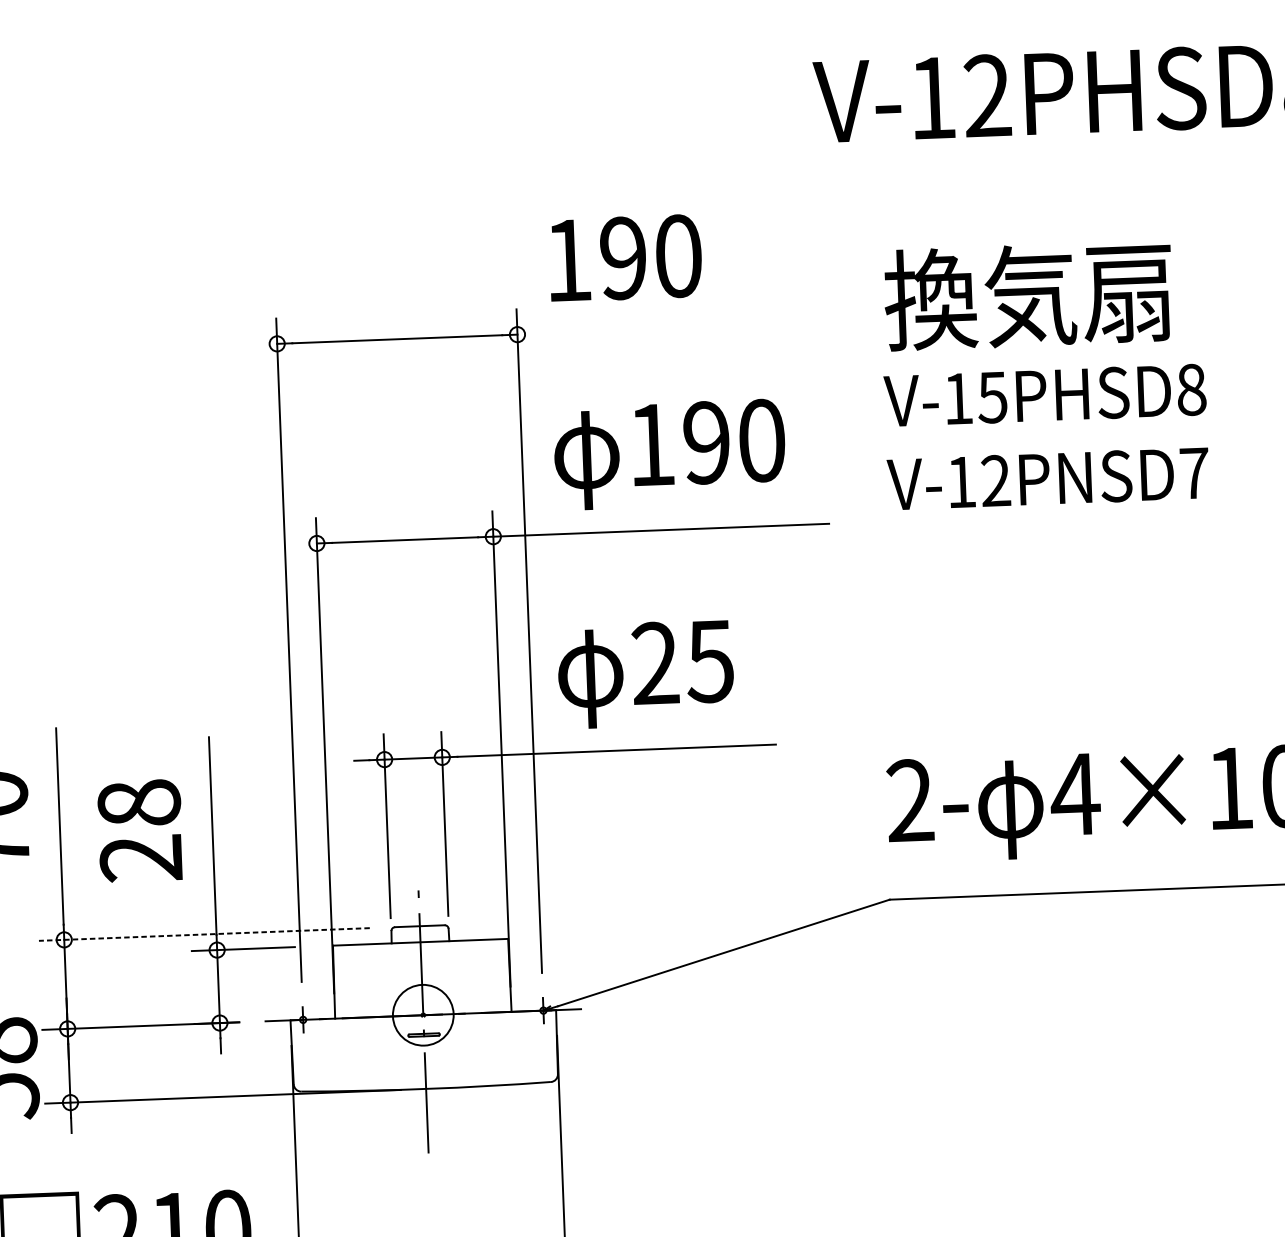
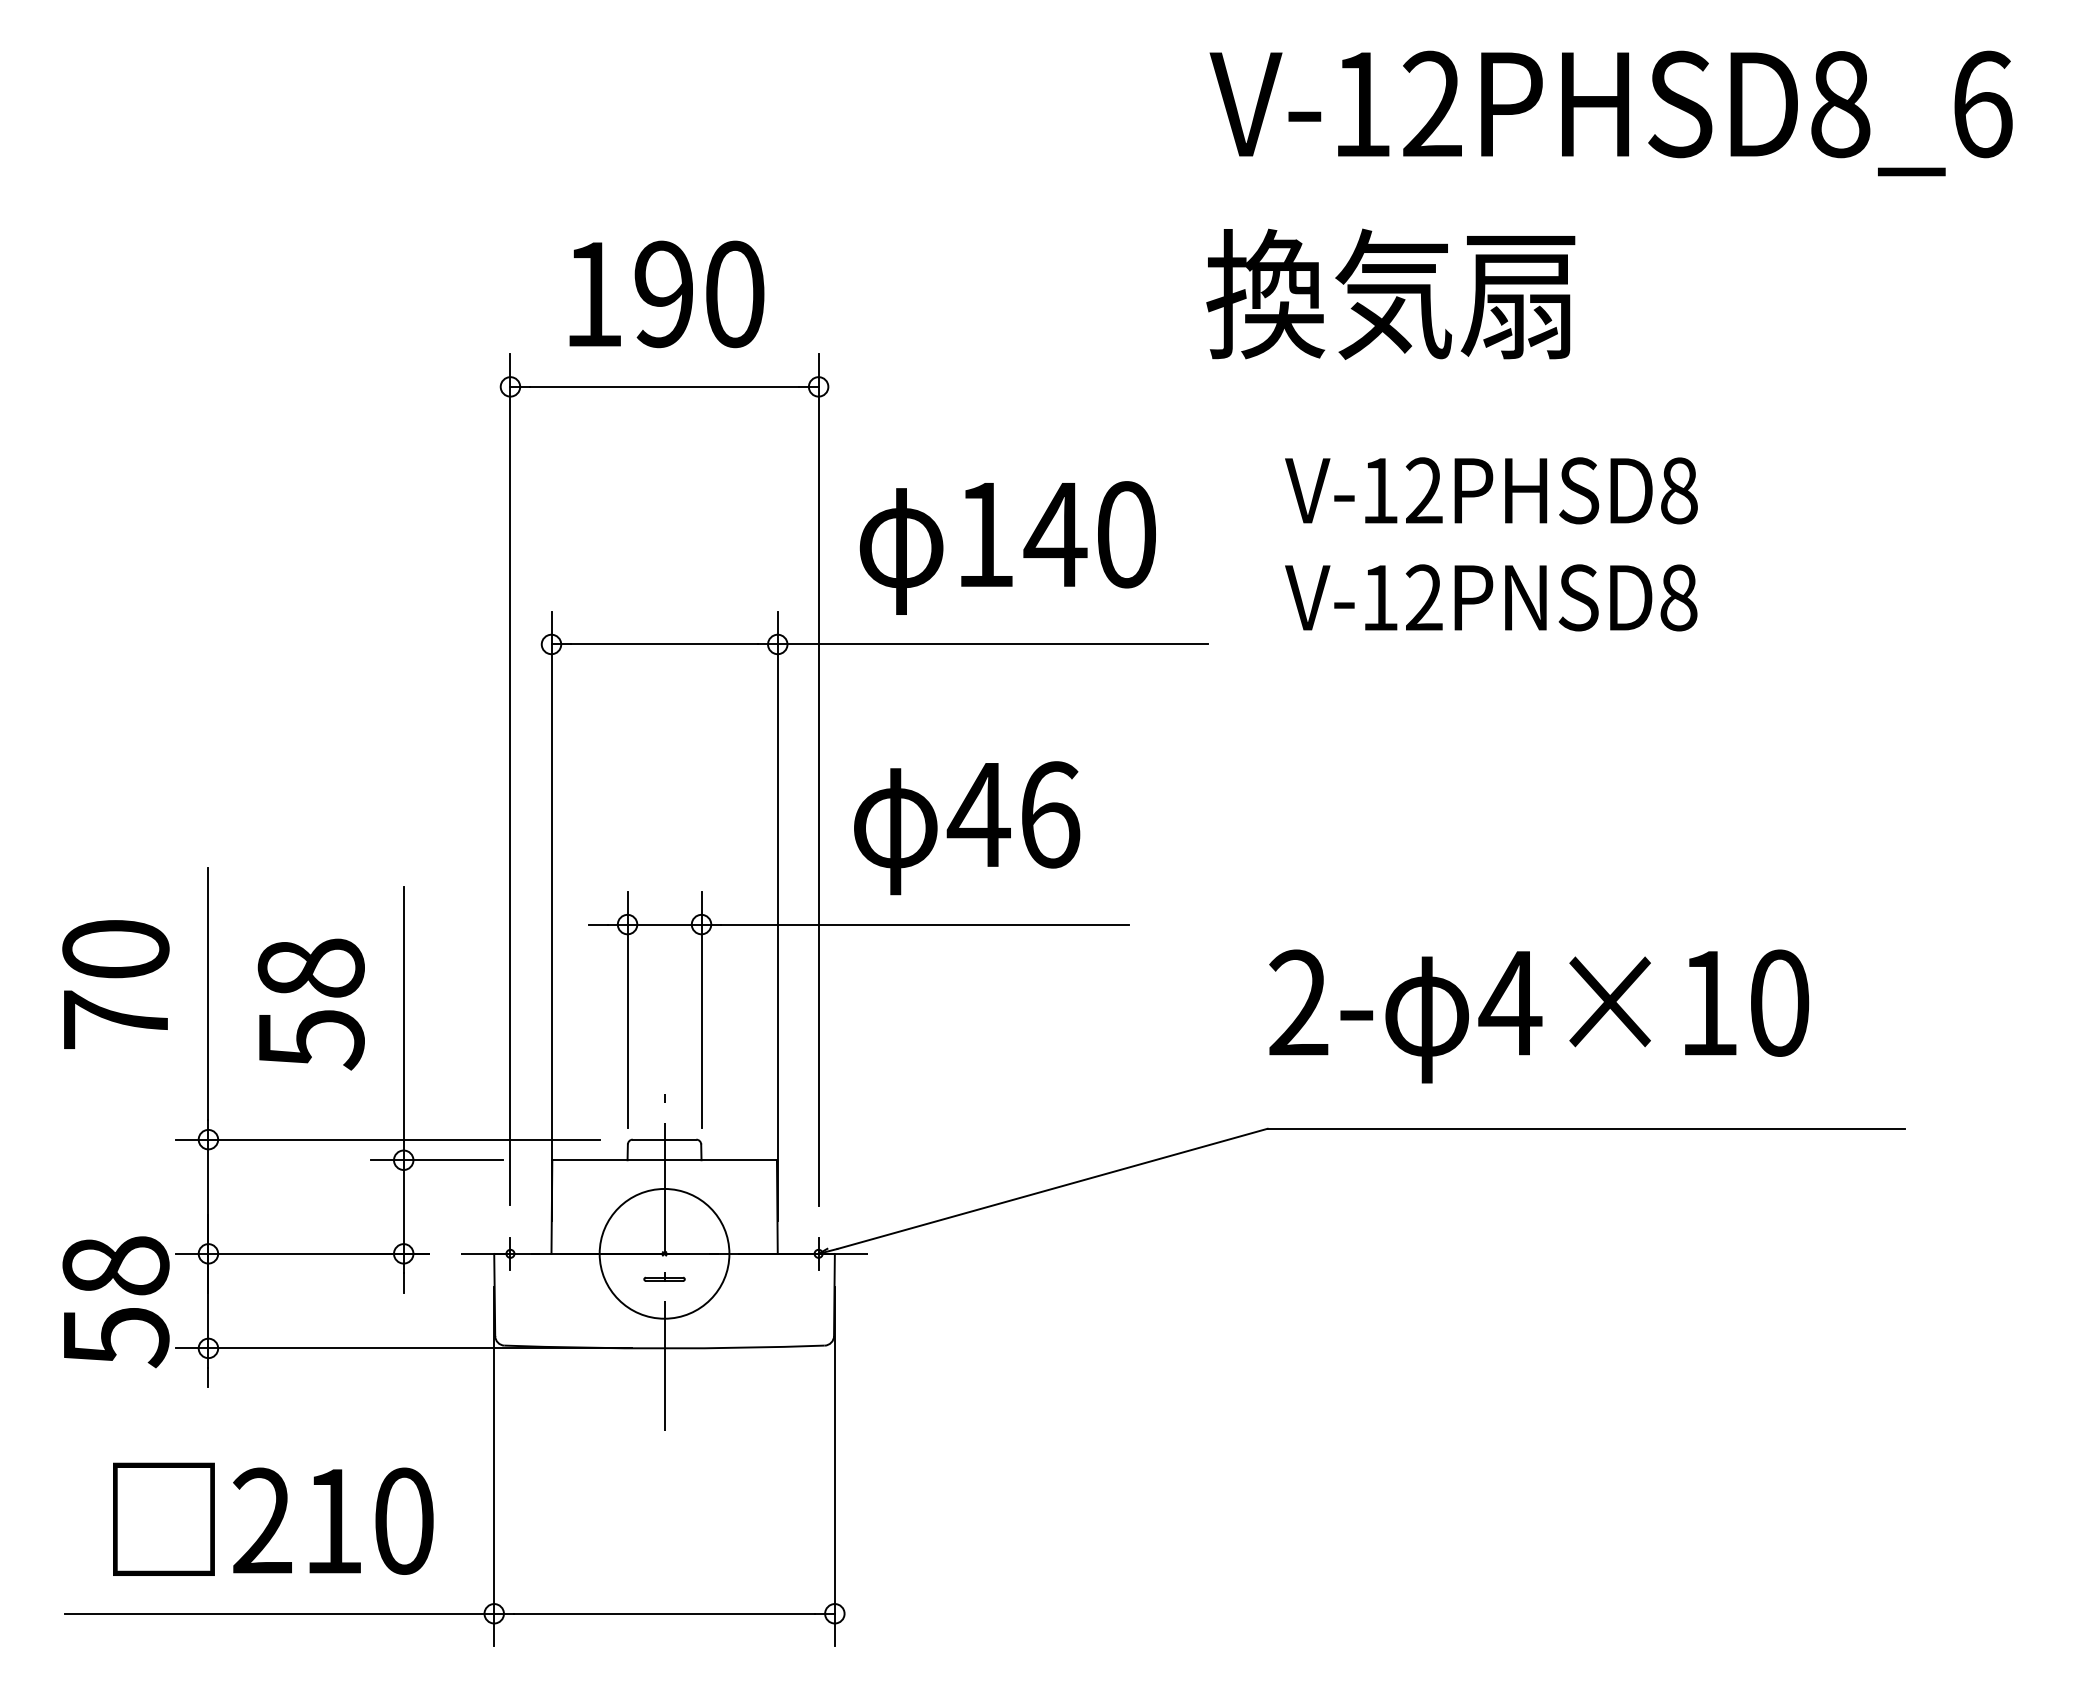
text: (625, 258) -> (666, 294), moved
text: (1028, 295) -> (1390, 293), moved
text: (992, 397) -> (1423, 490), V-15PHSD8 -> V-12PHSD8
text: (706, 442) -> (1055, 534), 190 -> 140
text: (1194, 473) -> (1678, 597), V-12PNSD7 -> V-12PNSD8
text: (682, 662) -> (1013, 814), 25 -> 46
text: (140, 859) -> (310, 1040), 28 -> 58
line: (203, 934) -> (387, 1139), dashed -> solid
circle: (423, 1014) -> (664, 1253), size x1.67

